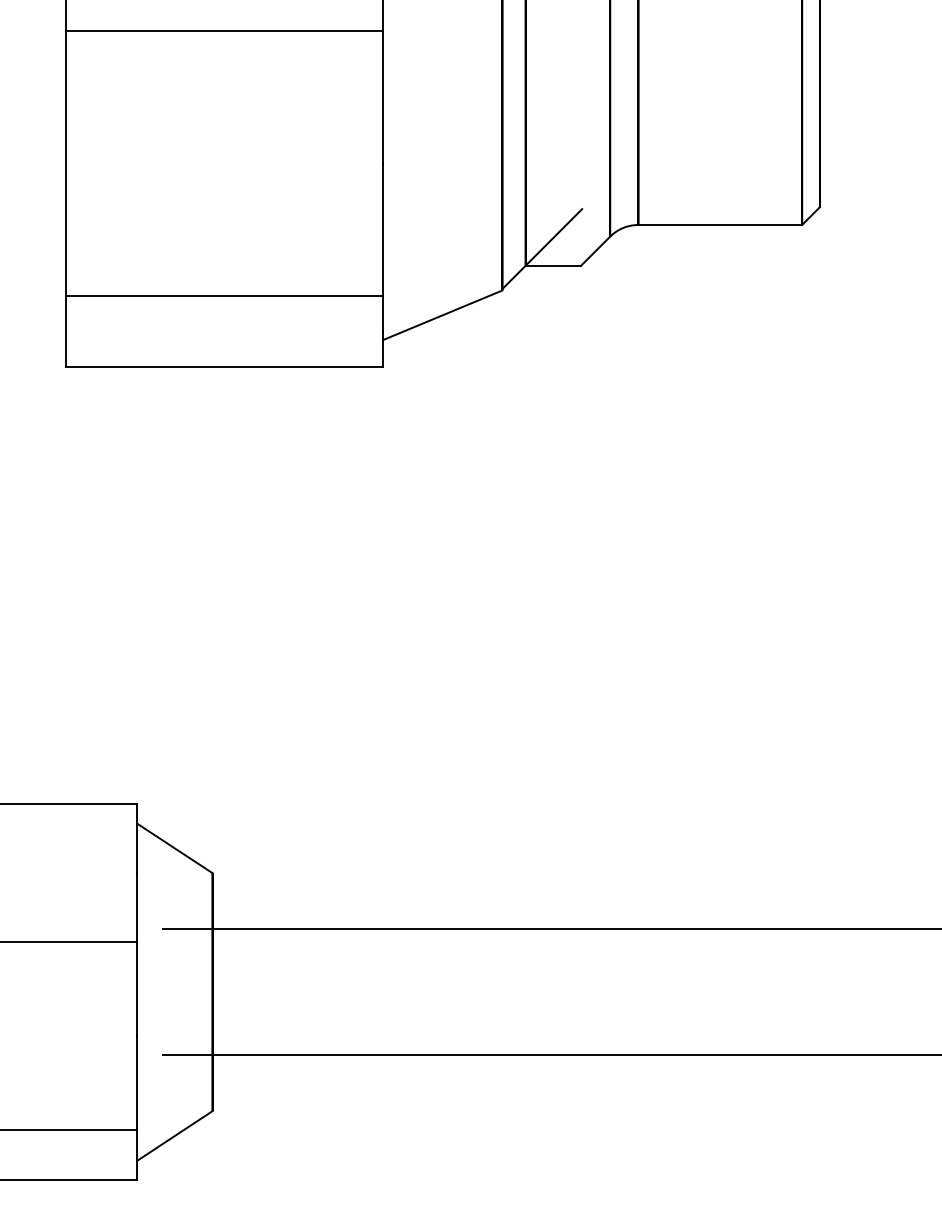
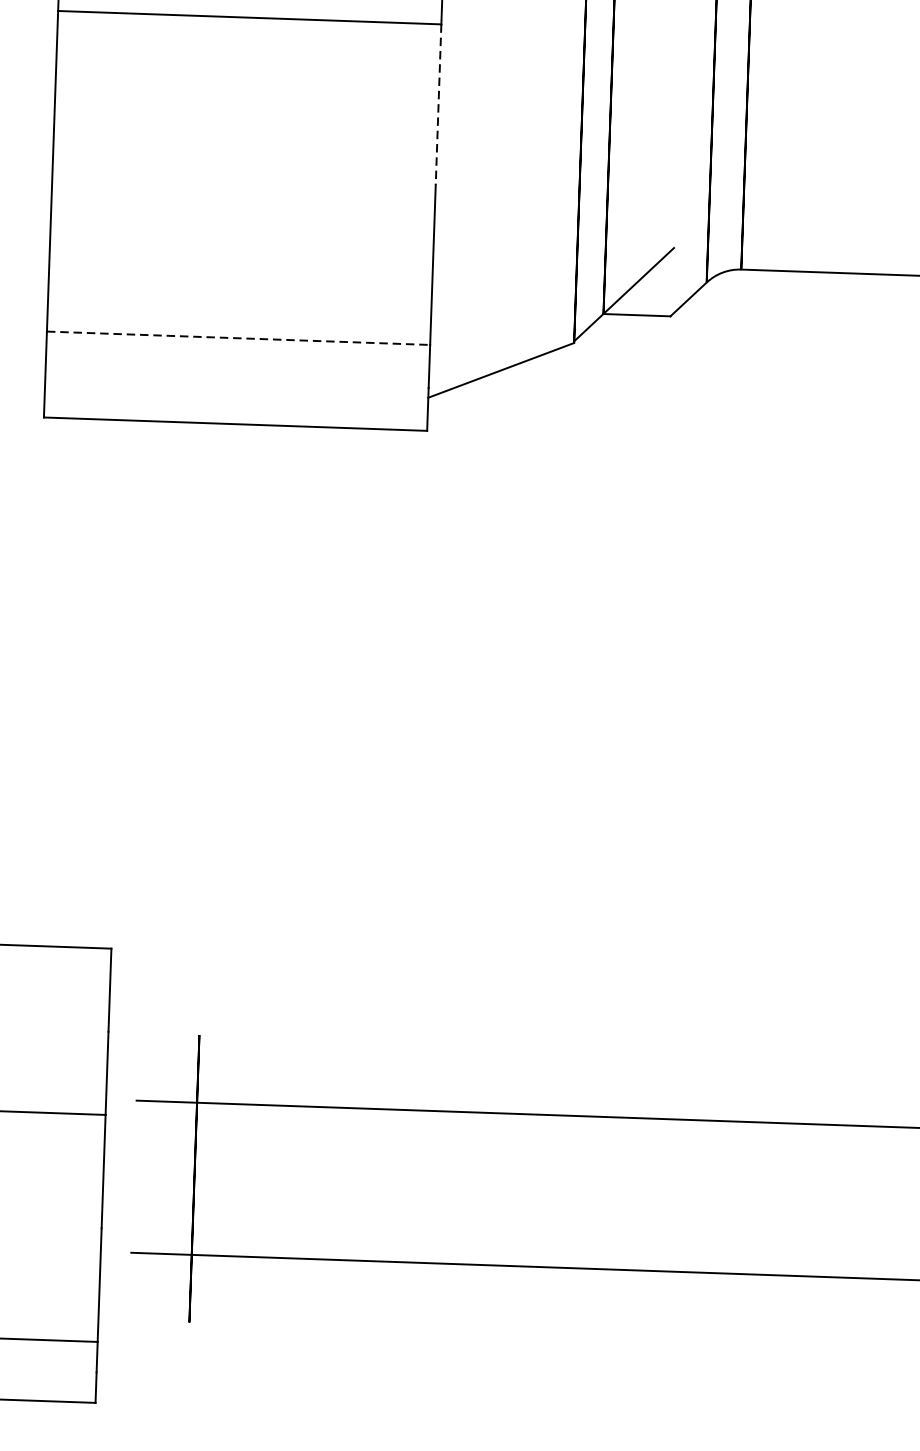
line: (383, 97) -> (438, 104), solid -> dashed
line: (224, 296) -> (238, 338), solid -> dashed
line: (174, 848) -> (154, 1003), removed
line: (174, 1135) -> (142, 1350), removed

